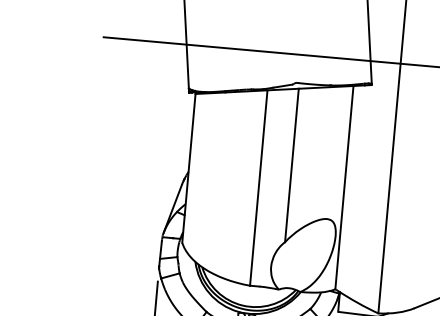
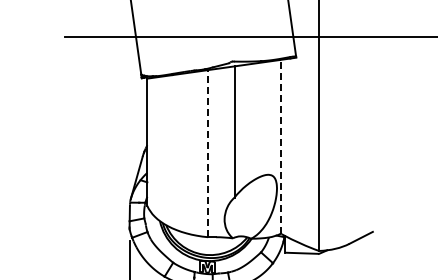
line: (259, 187) -> (208, 153), solid -> dashed
line: (344, 187) -> (280, 146), solid -> dashed

